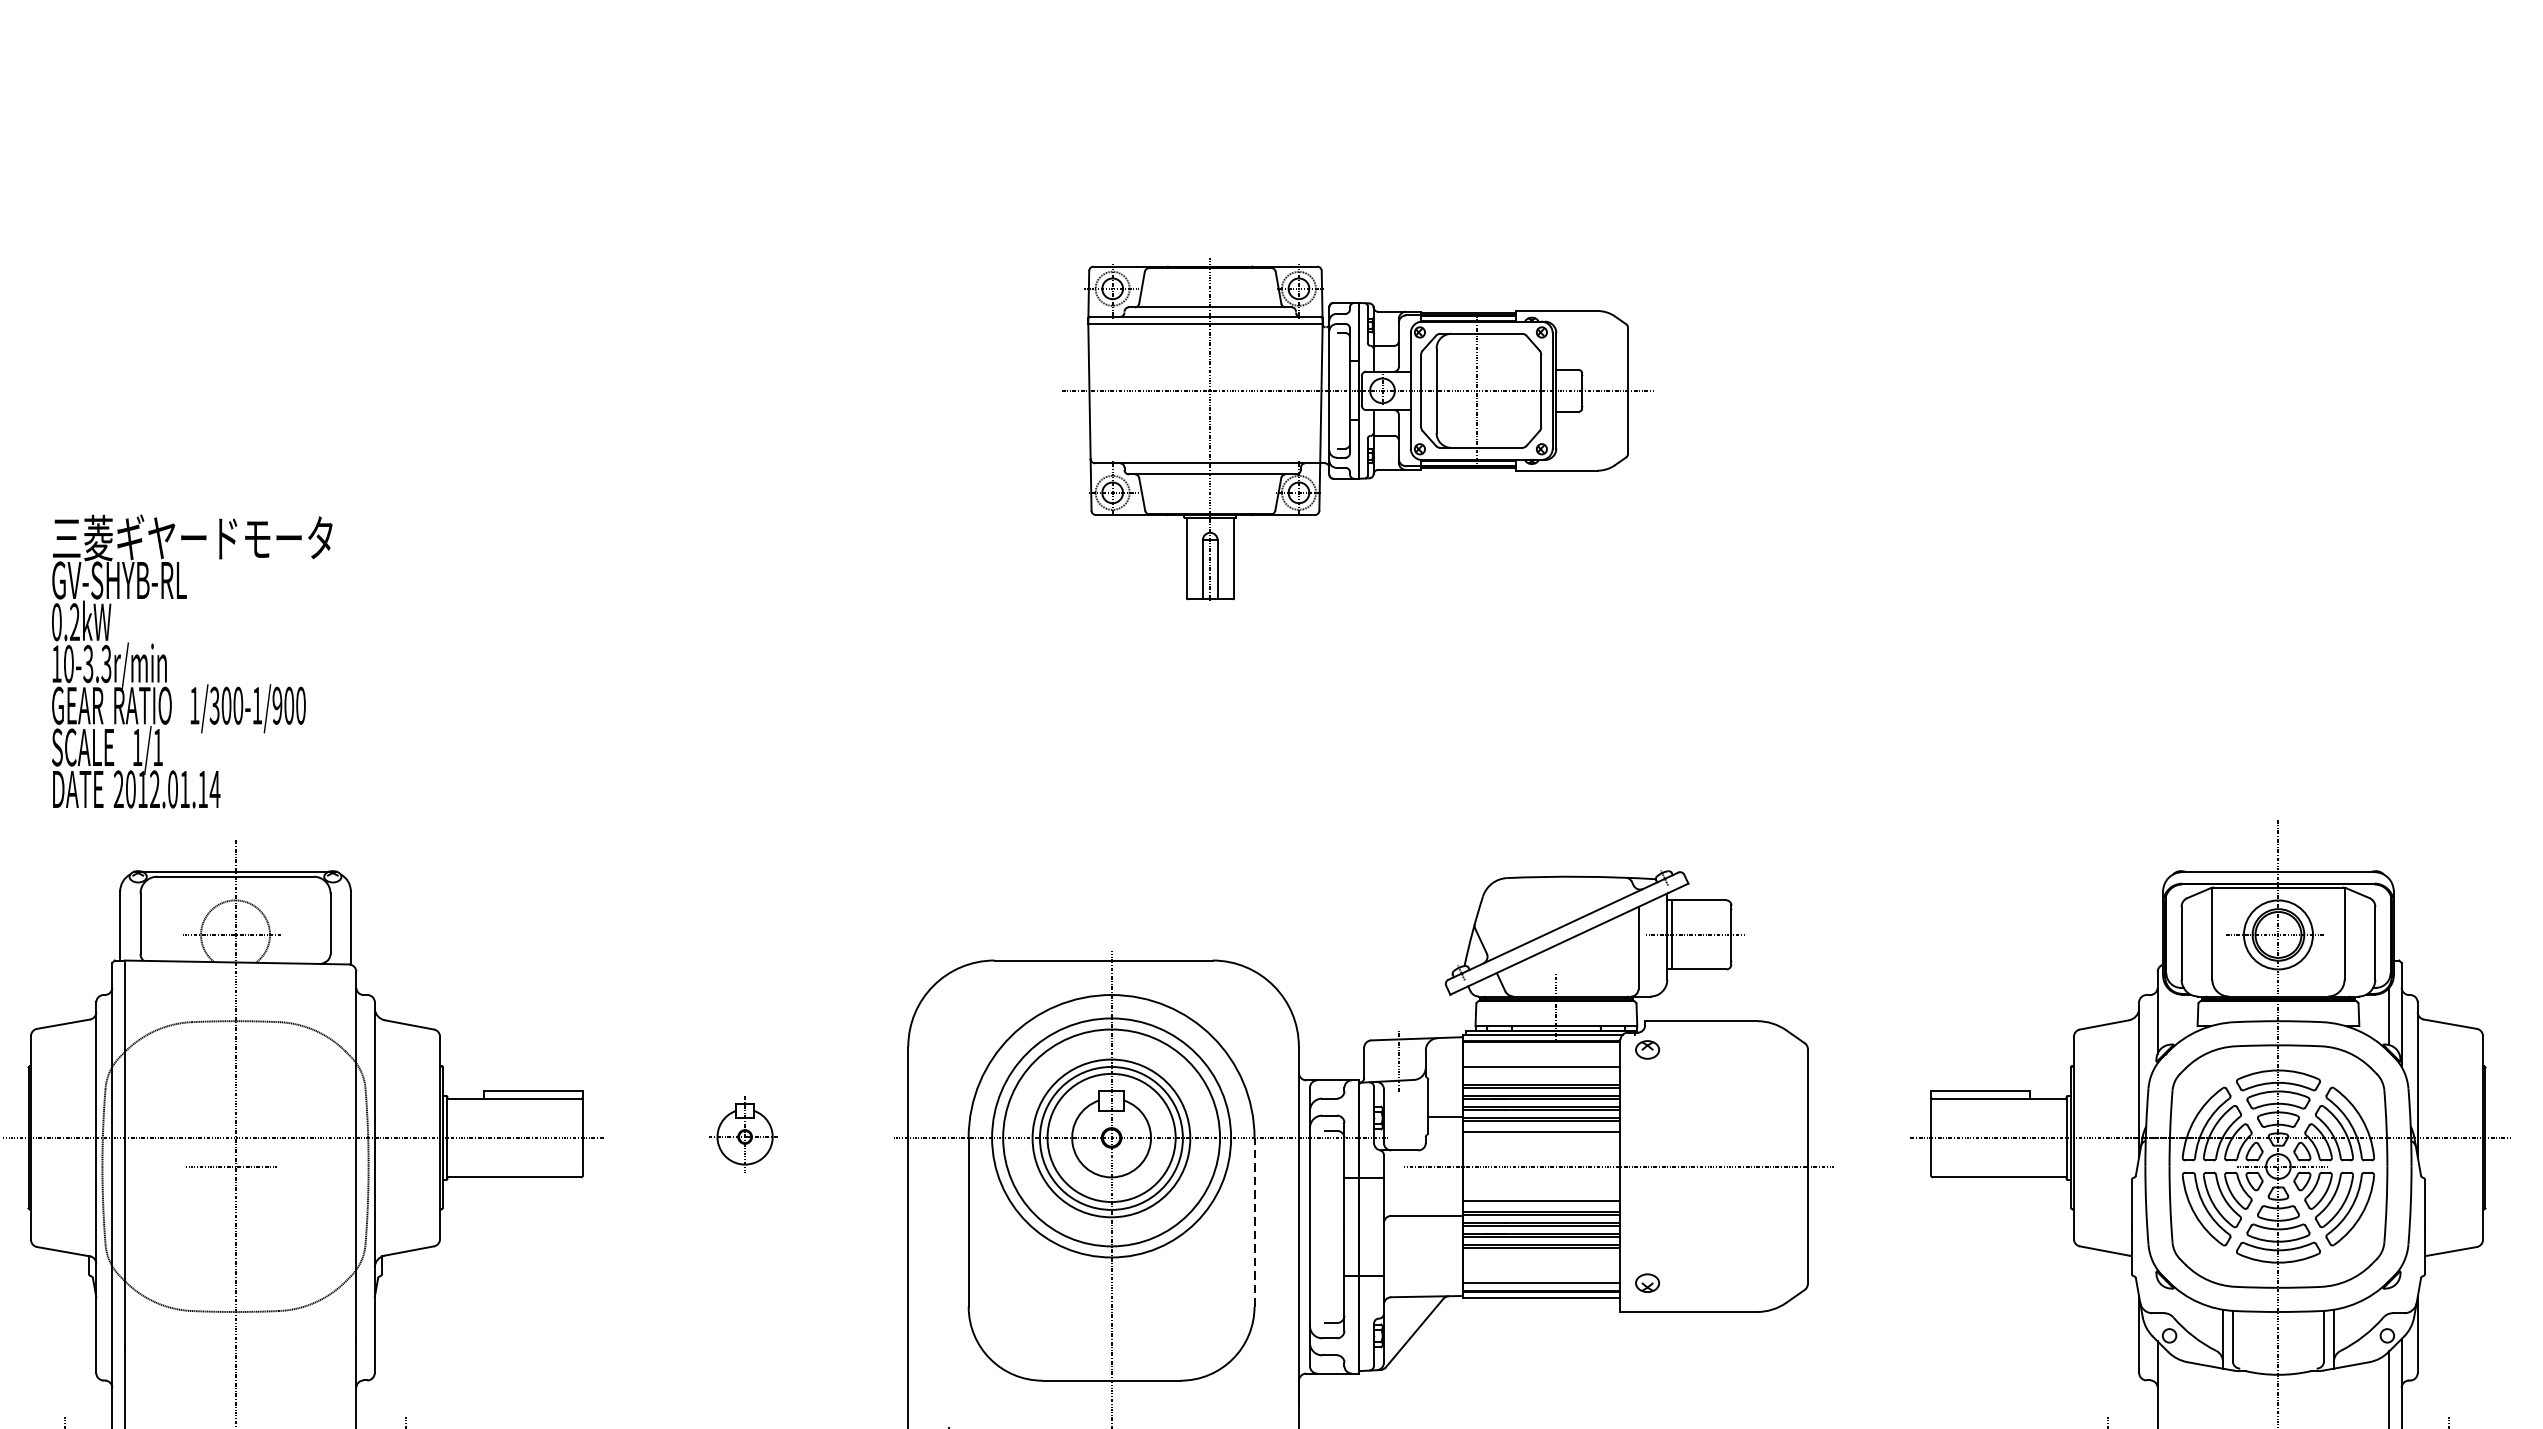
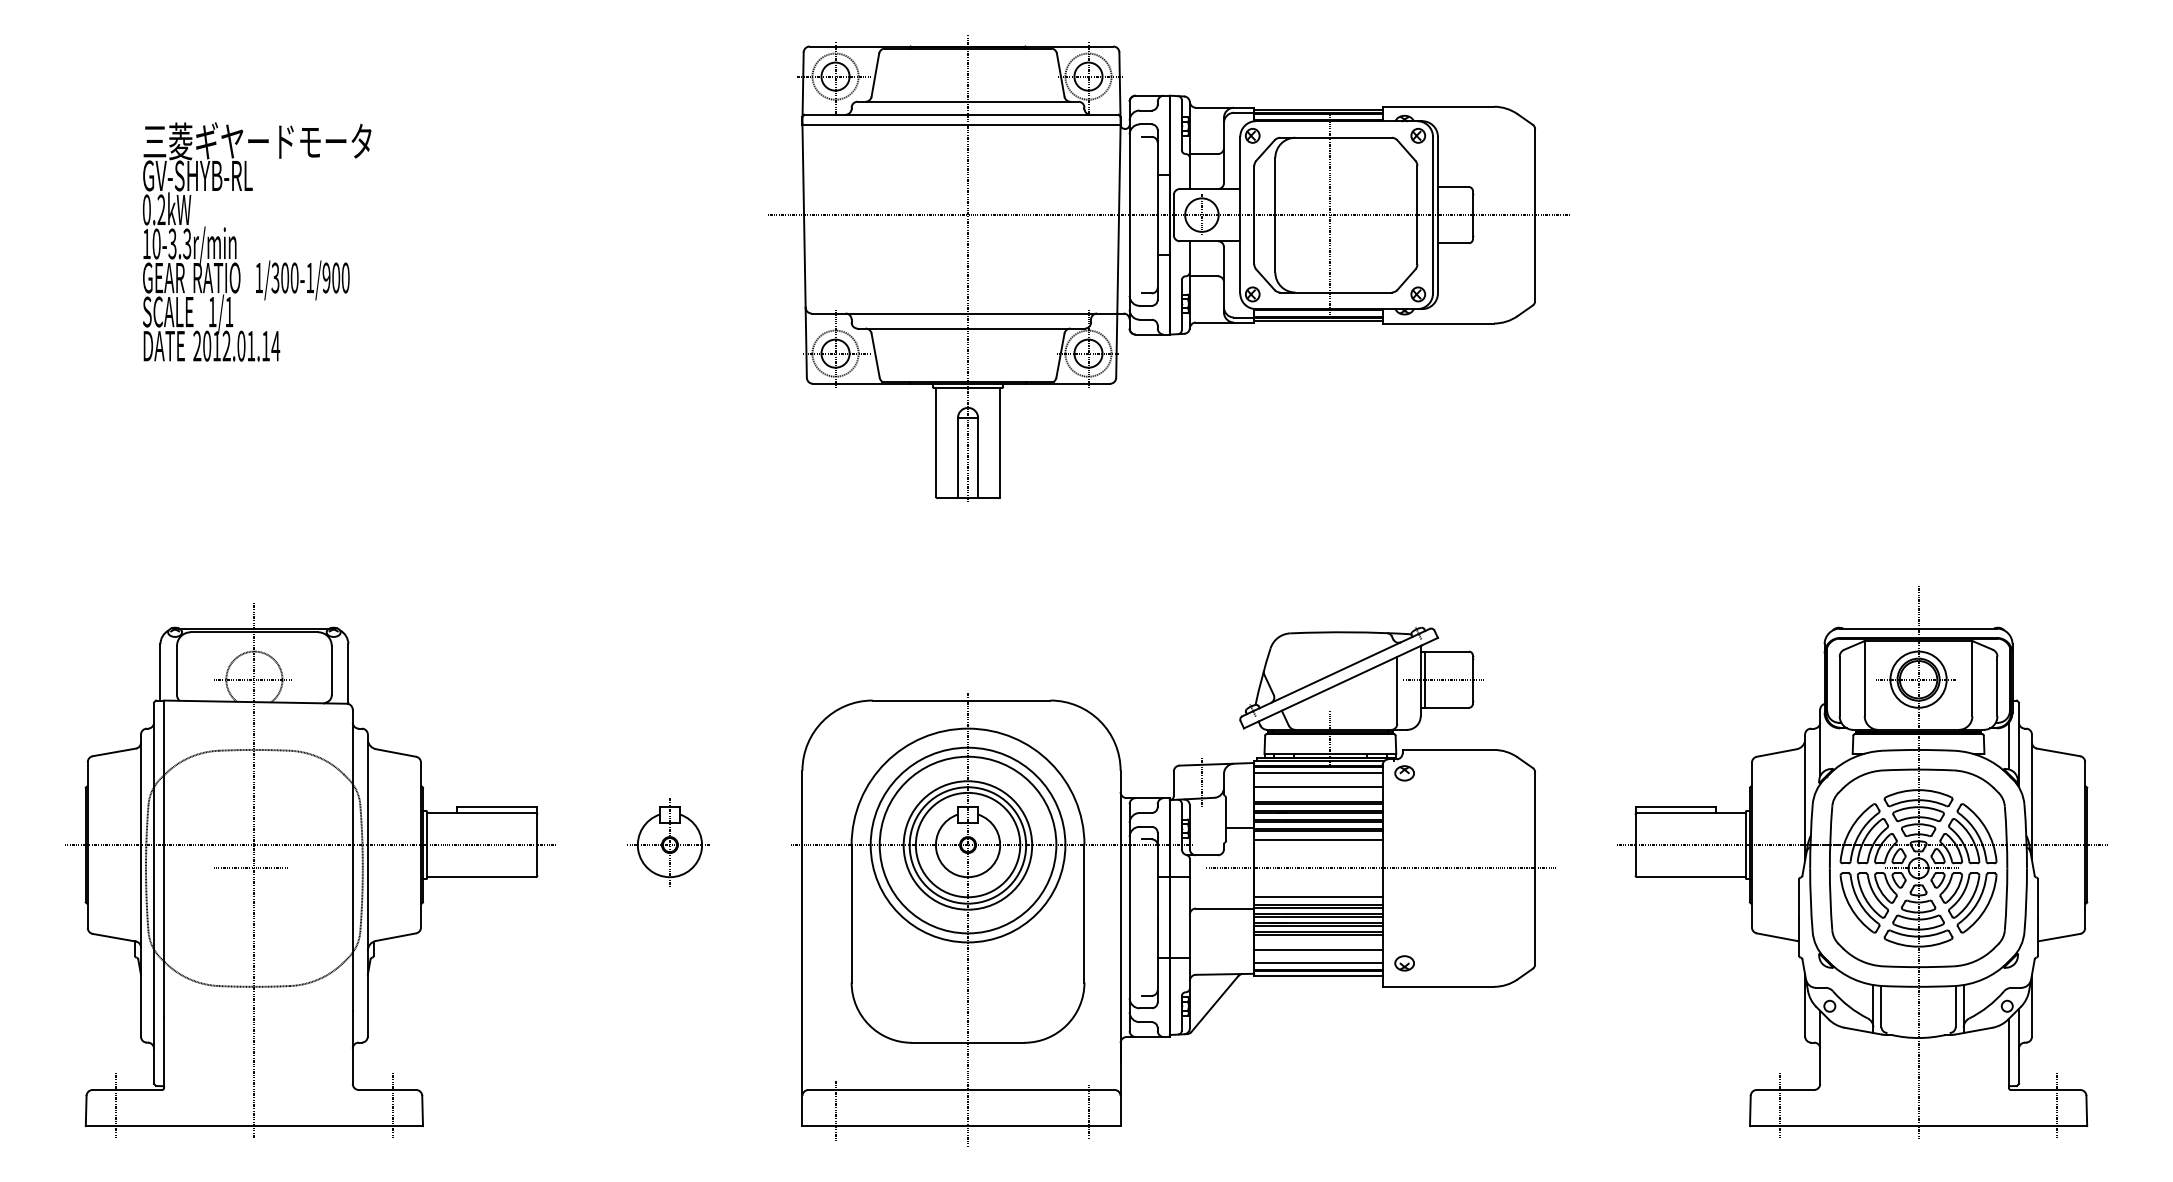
part: (1357, 430) -> (1168, 268), size x1.67
text: (192, 660) -> (257, 241), moved
line: (1541, 1050) -> (1318, 773), added
part: (743, 1134) -> (668, 842), size x1.43
line: (1254, 1221) -> (1084, 913), dashed -> solid
line: (1541, 1266) -> (1318, 949), added

